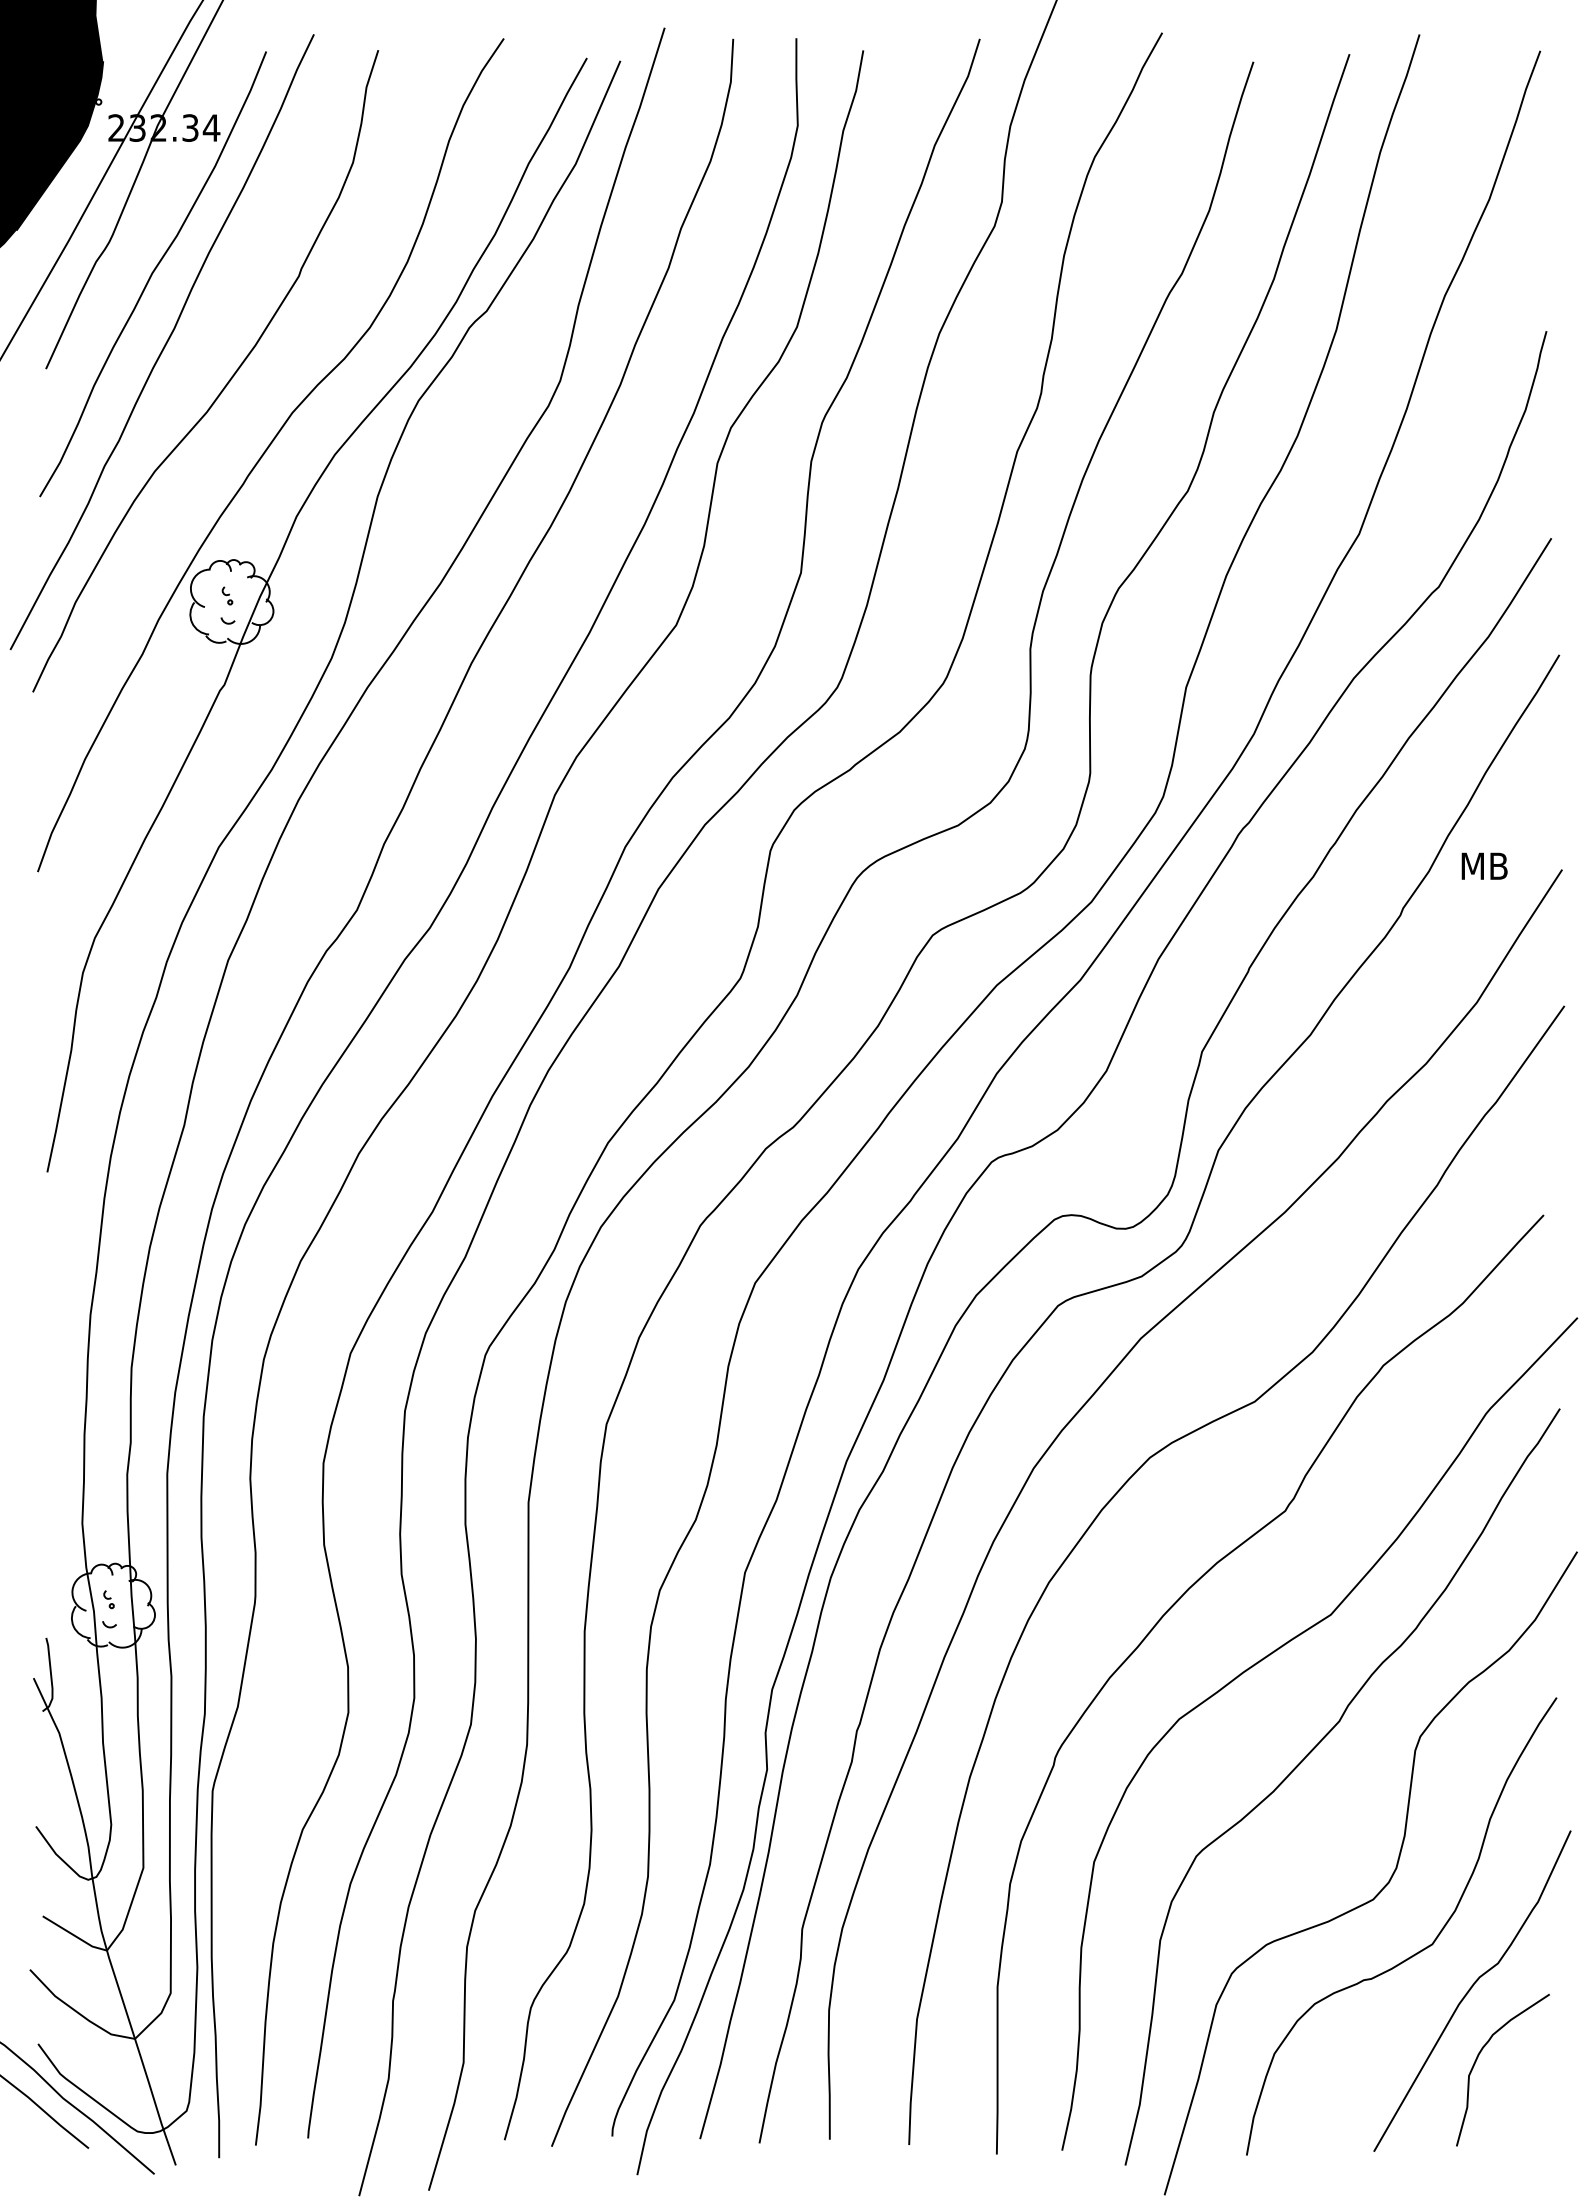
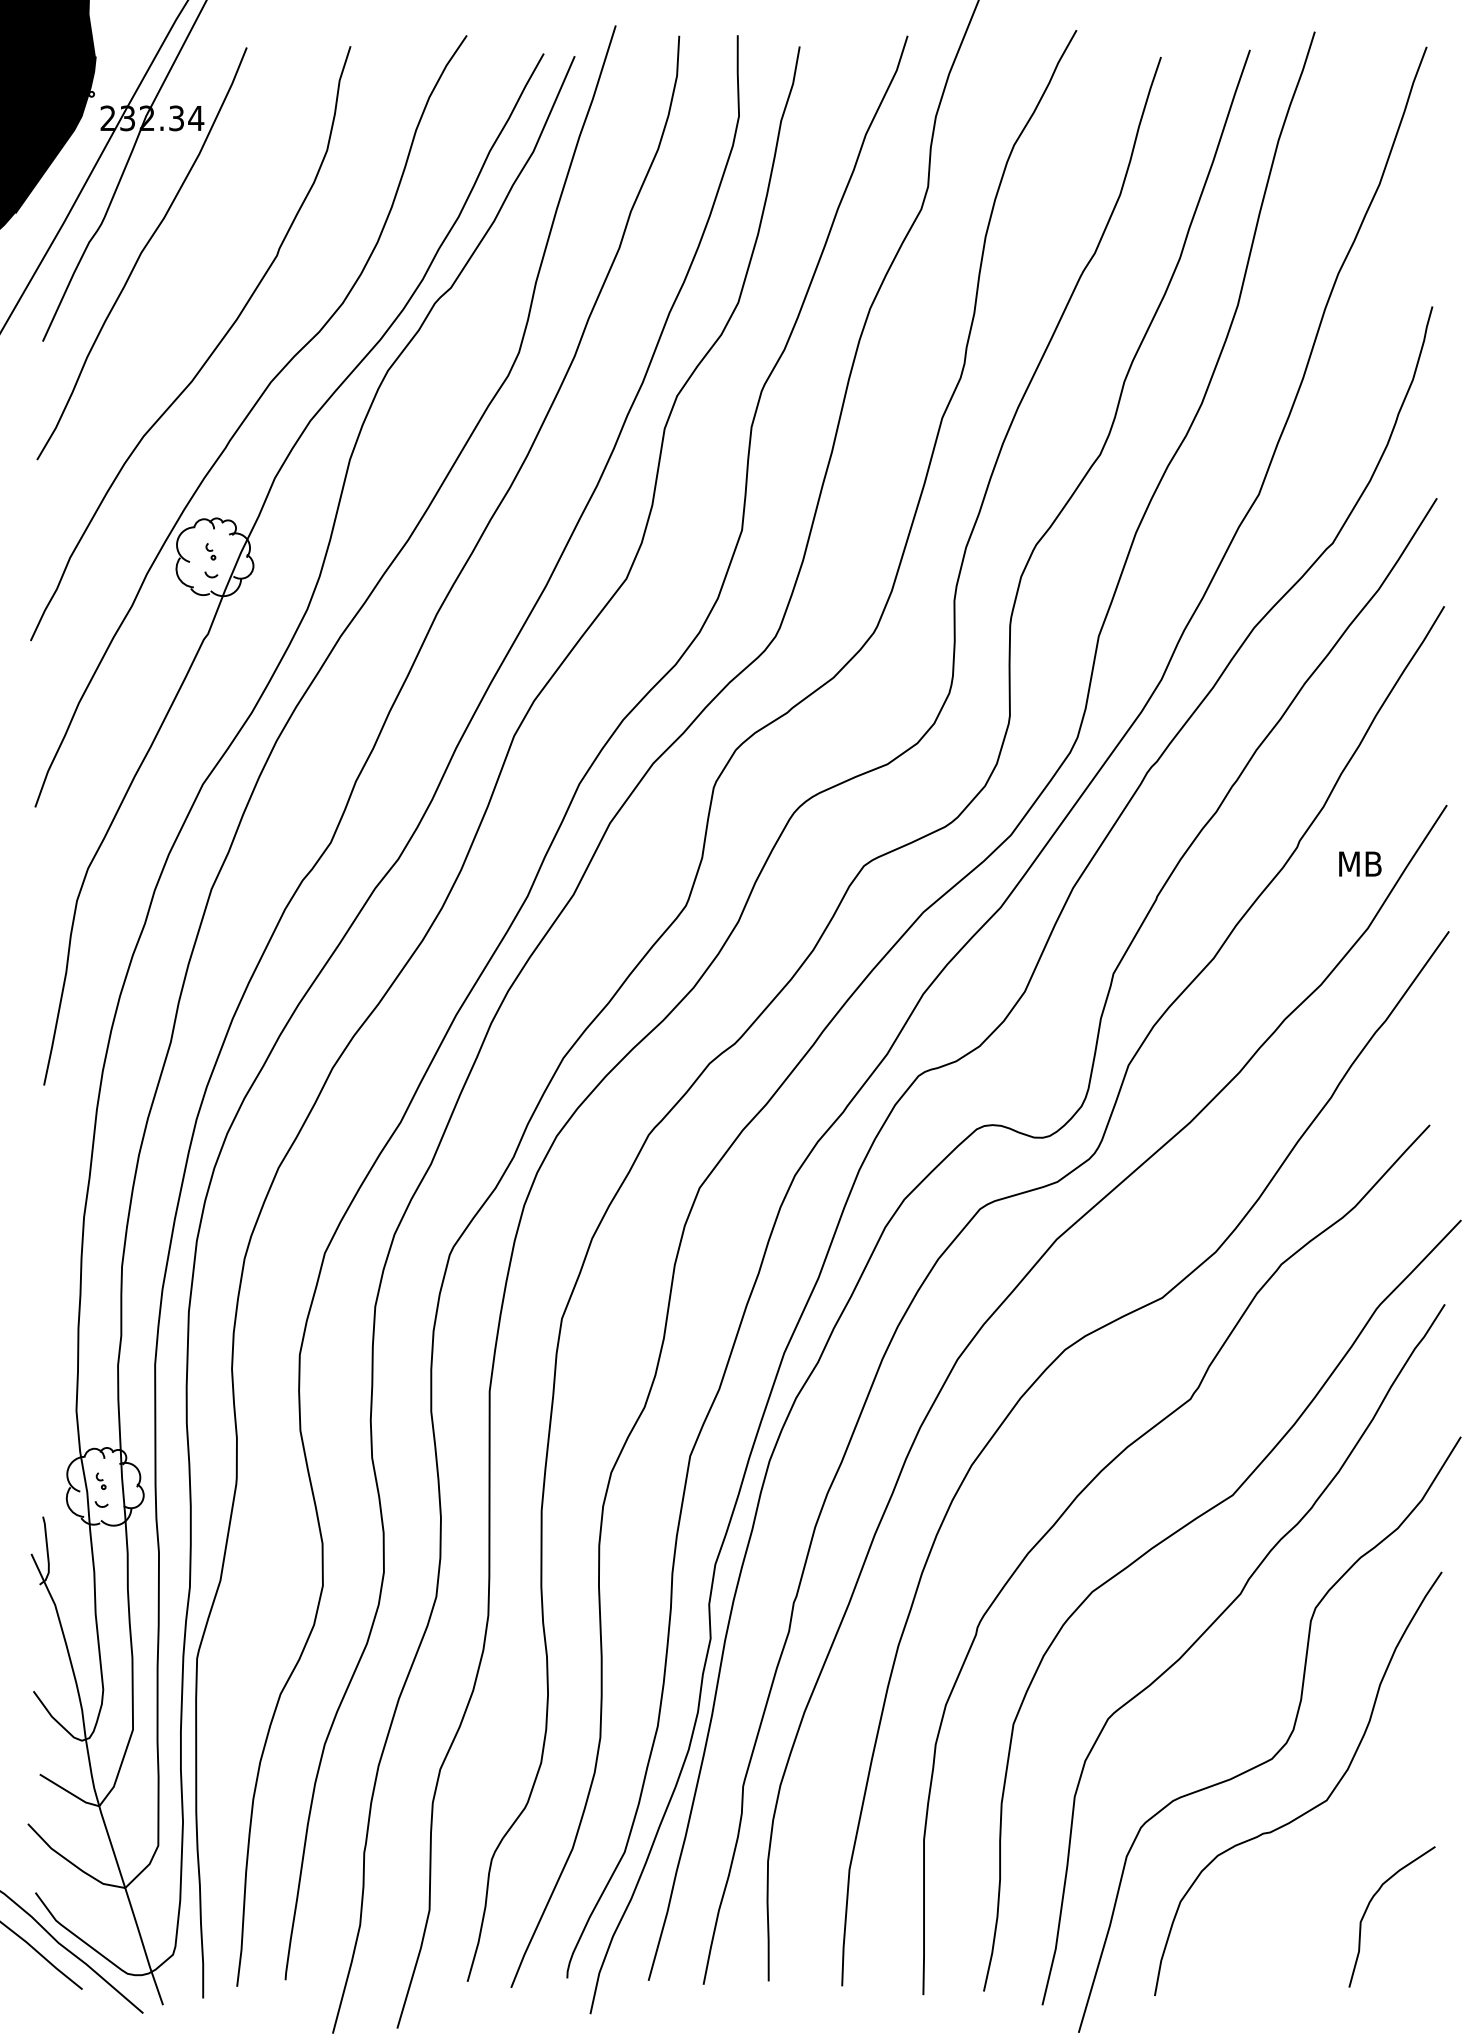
curve: (164, 344) -> (152, 318), removed
text: (1484, 865) -> (1360, 863), moved
curve: (1471, 1989) -> (1362, 1842), removed

